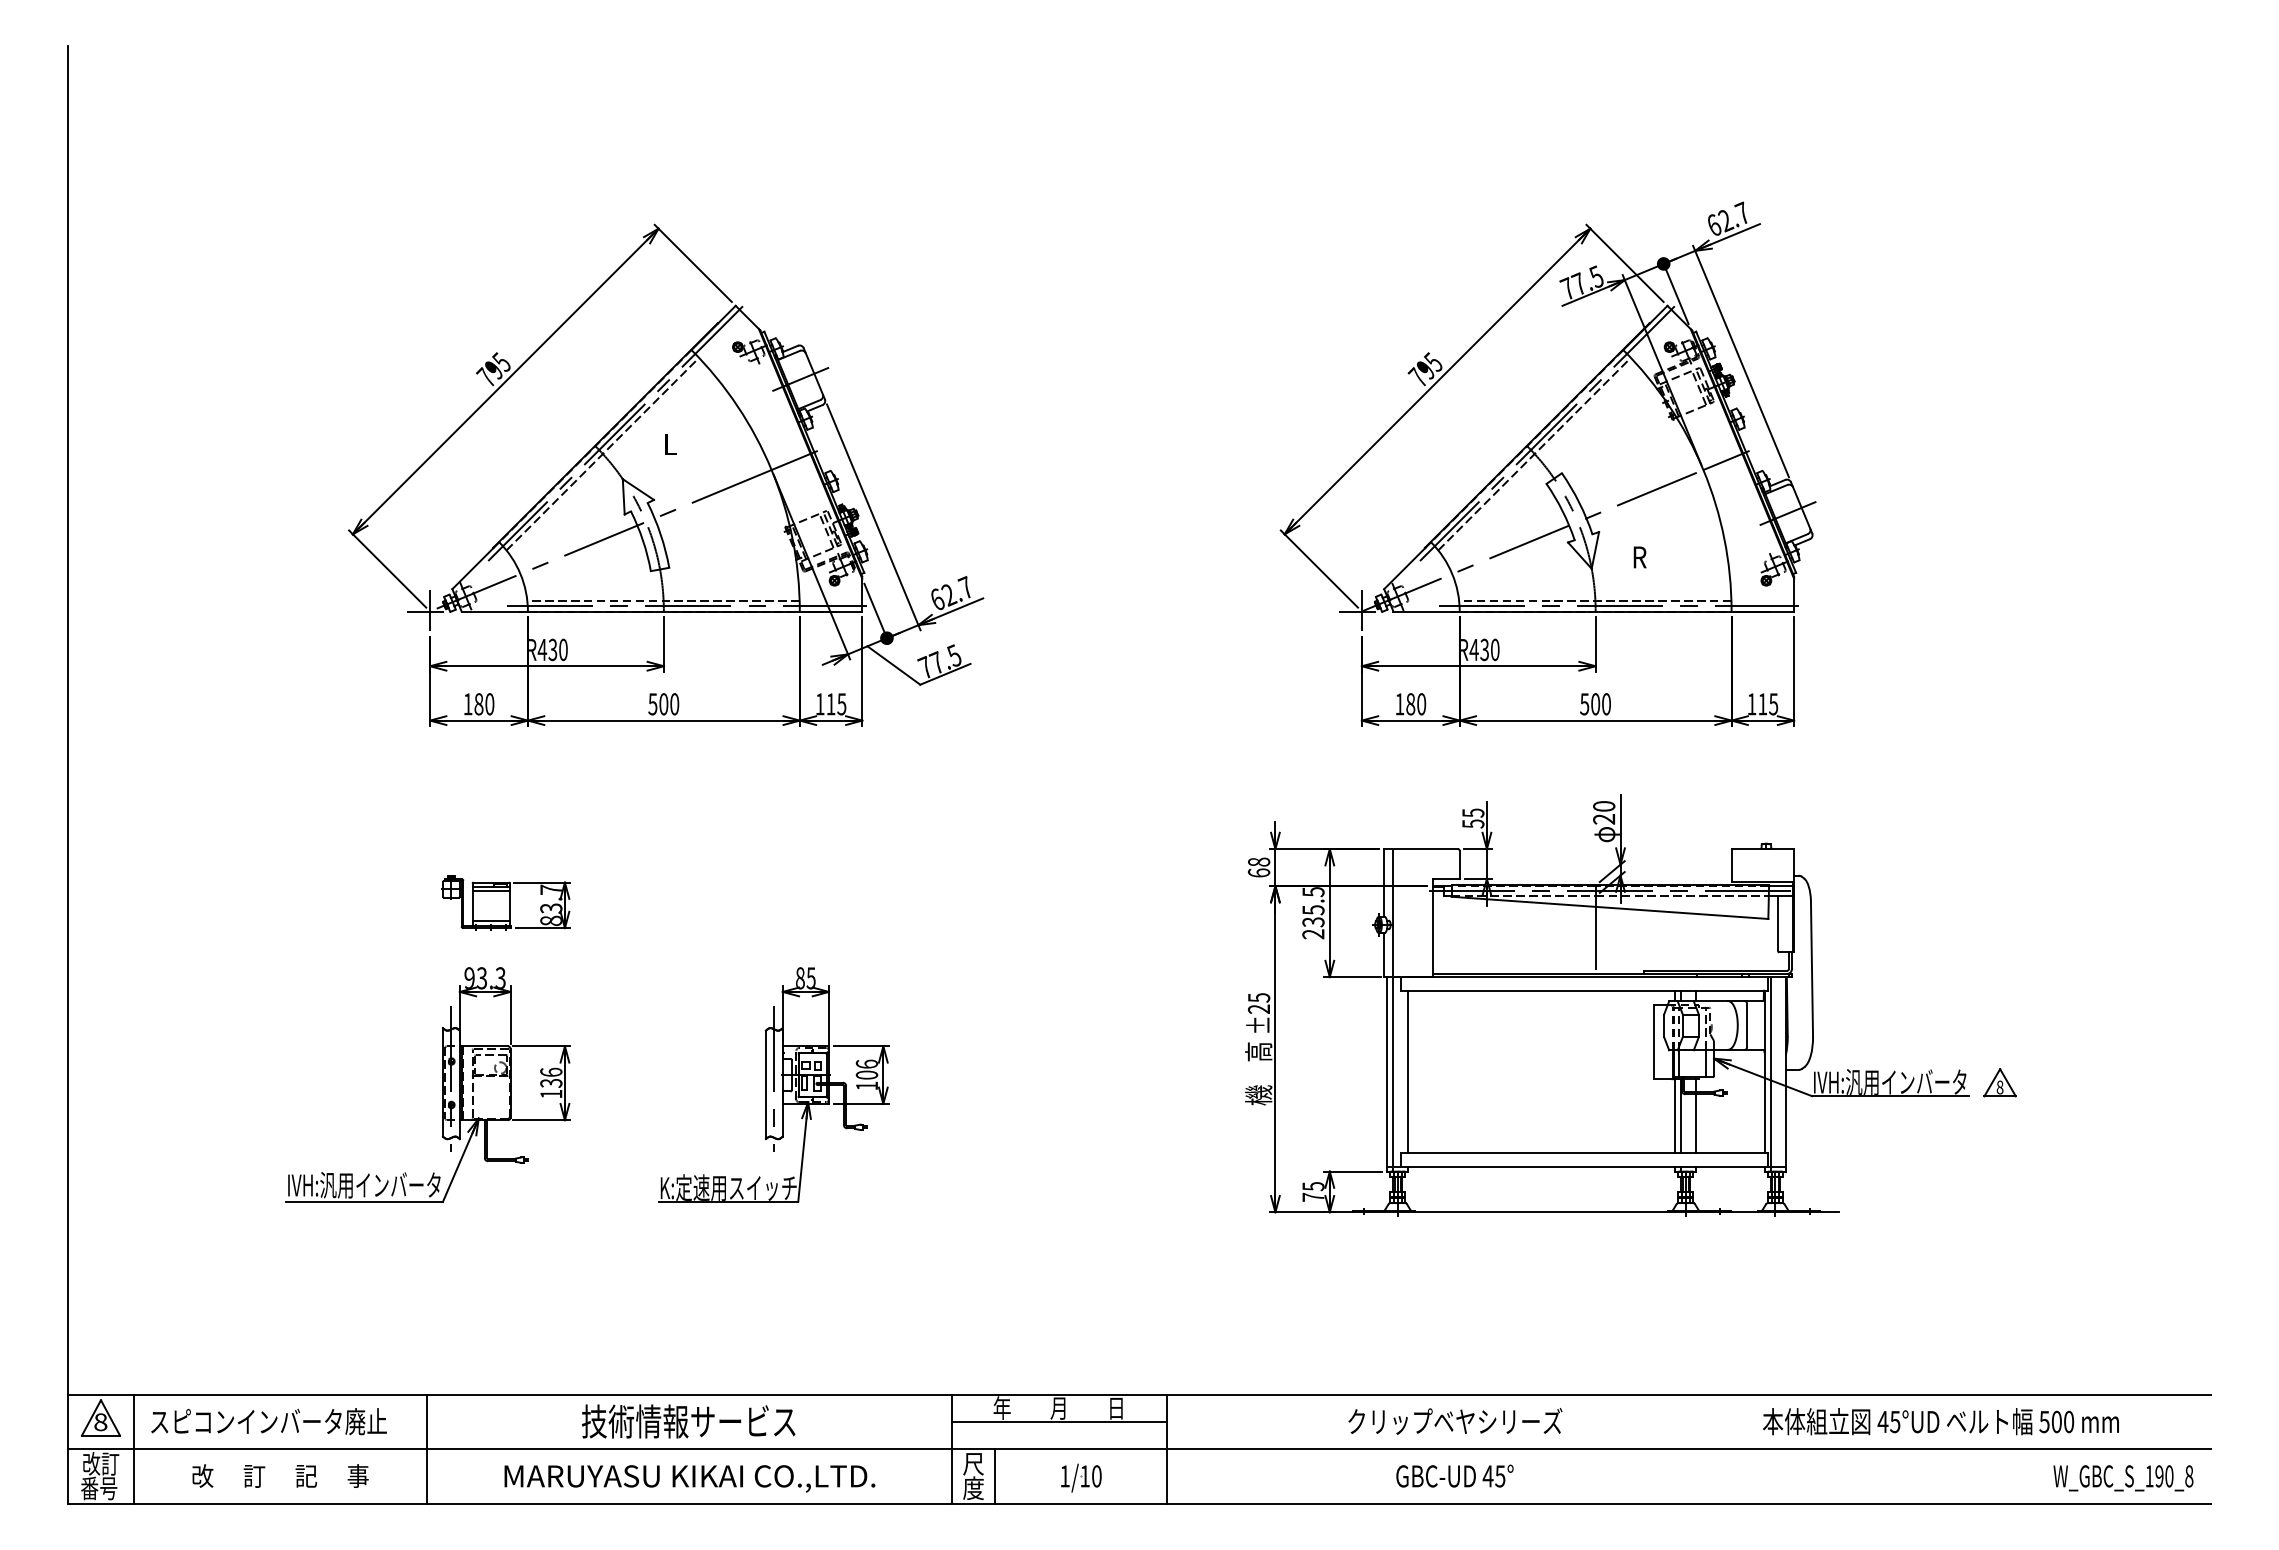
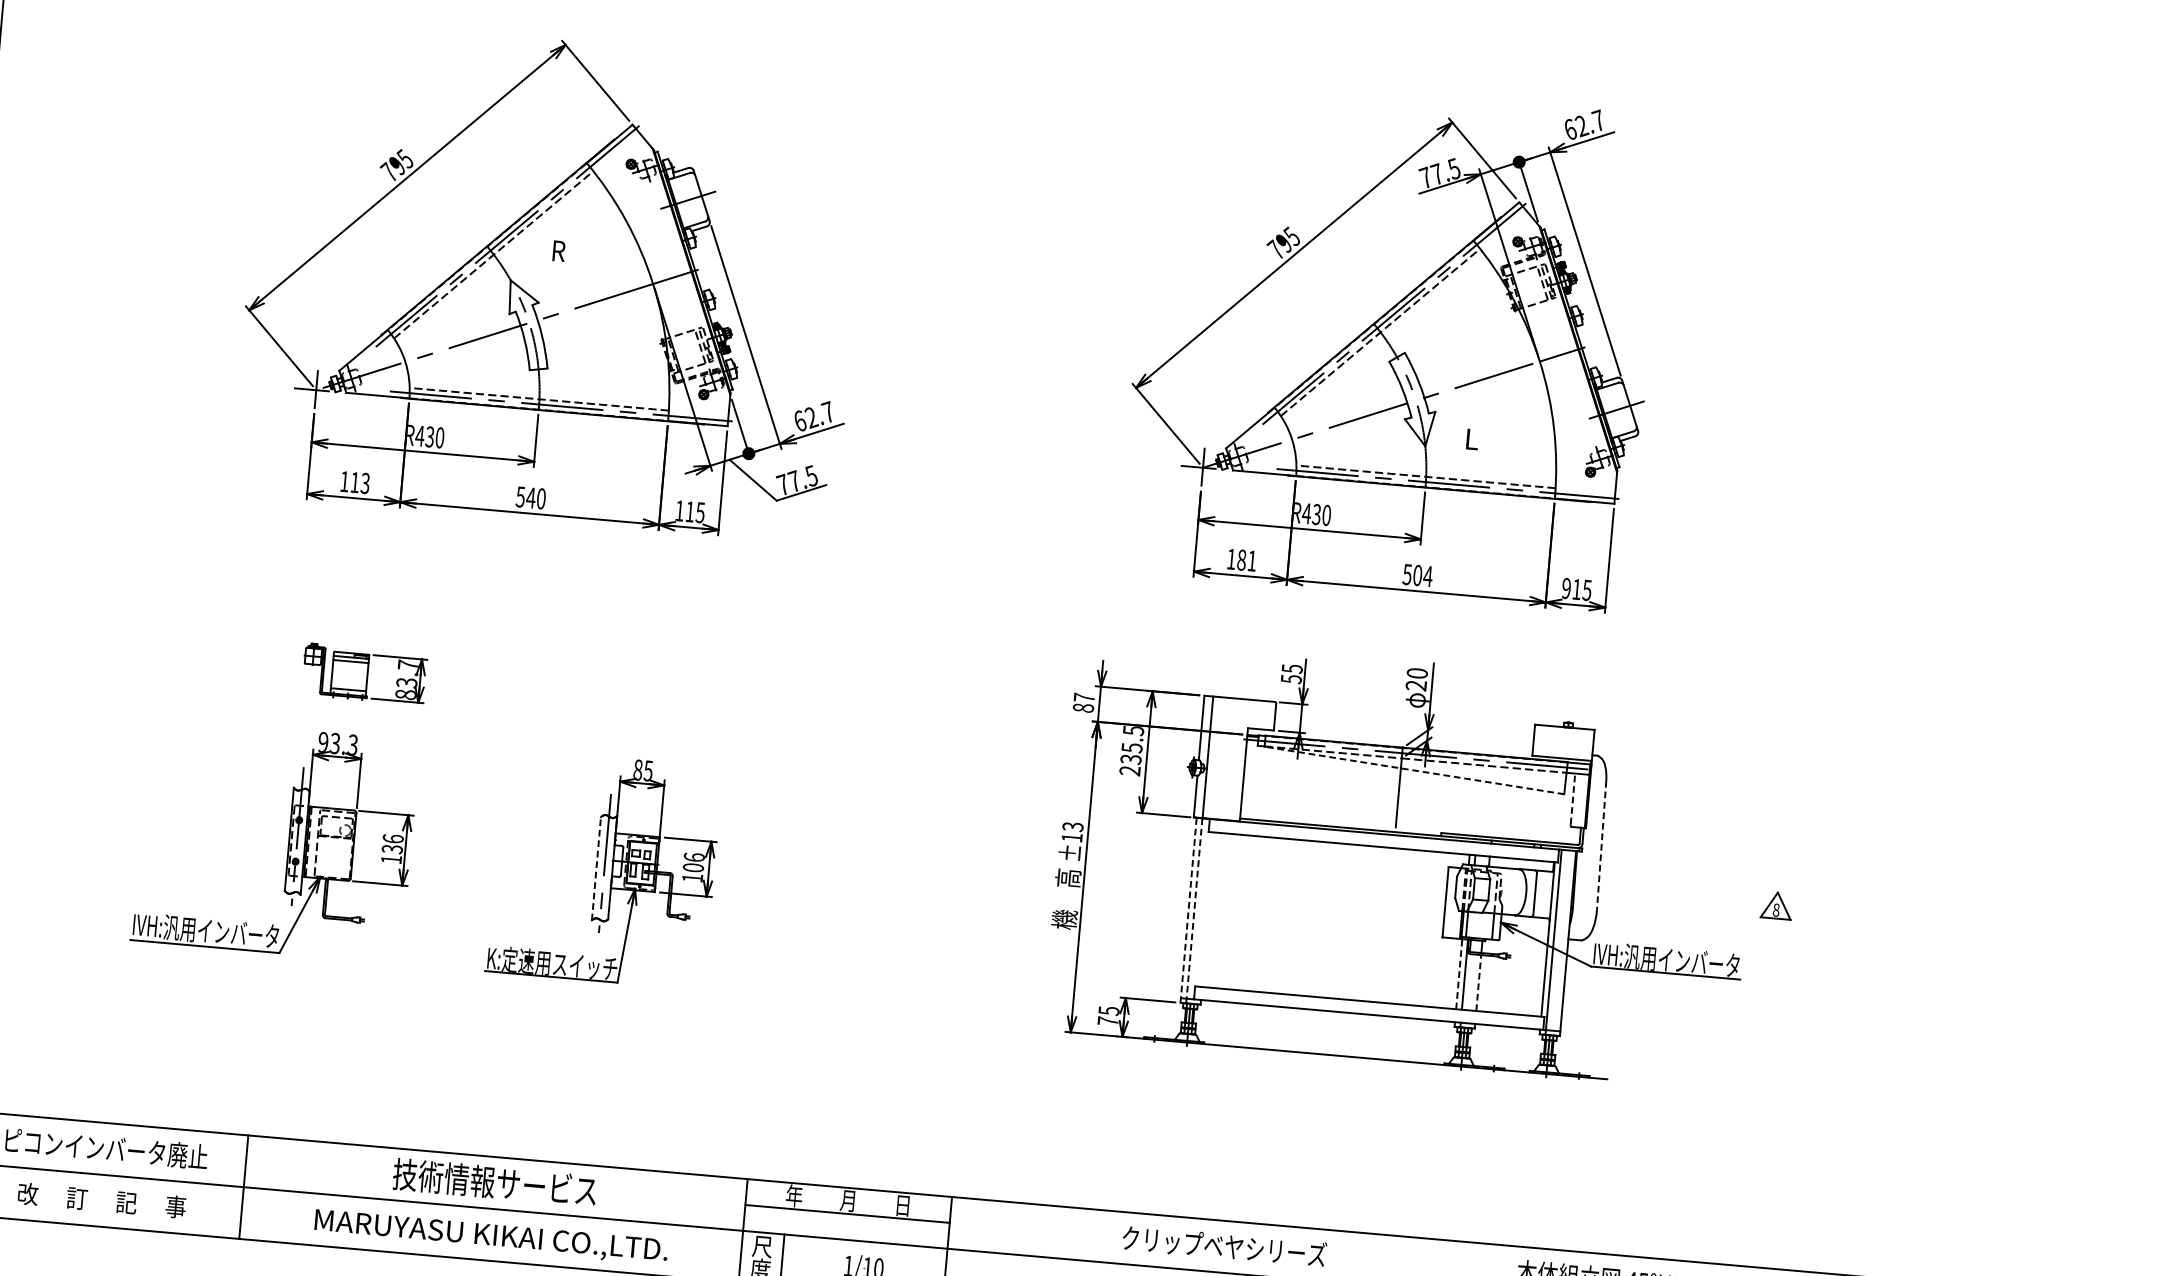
text: (670, 444) -> (558, 251), L -> R
text: (1639, 557) -> (1471, 439), R -> L
text: (484, 704) -> (360, 483), 180 -> 113
text: (663, 704) -> (530, 498), 500 -> 540
text: (1421, 704) -> (1252, 561), 180 -> 181
text: (1606, 704) -> (1428, 576), 500 -> 504
text: (1751, 704) -> (1566, 588), 115 -> 915
text: (1259, 867) -> (1084, 702), 68 -> 87
line: (1609, 907) -> (1414, 770), solid -> dashed
line: (1777, 923) -> (1572, 799), solid -> dashed
line: (1811, 968) -> (1601, 844), solid -> dashed
text: (1258, 1003) -> (1072, 832), ±25 -> ±13
line: (1408, 1071) -> (1209, 909), removed
line: (1387, 1073) -> (1188, 909), solid -> dashed
line: (1393, 1074) -> (1194, 911), solid -> dashed
part: (1999, 1082) -> (1776, 905), moved
line: (765, 1084) -> (596, 868), solid -> dashed
line: (1675, 1116) -> (1459, 974), solid -> dashed
line: (1696, 1123) -> (1478, 982), solid -> dashed

